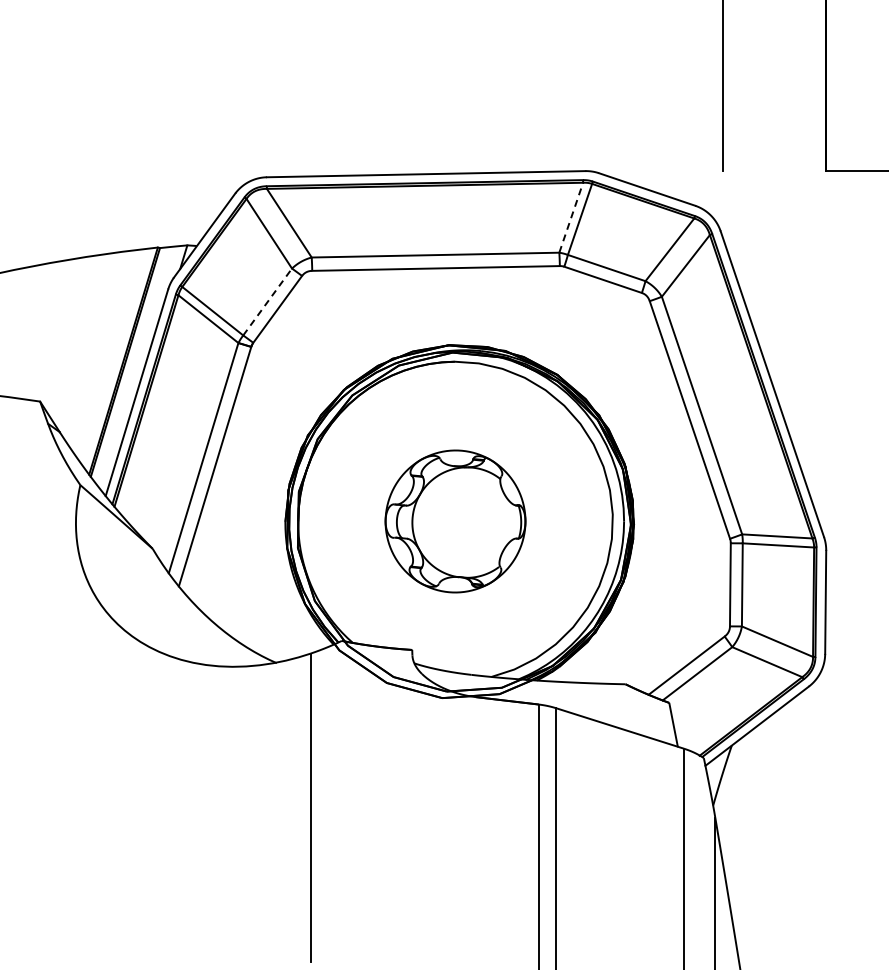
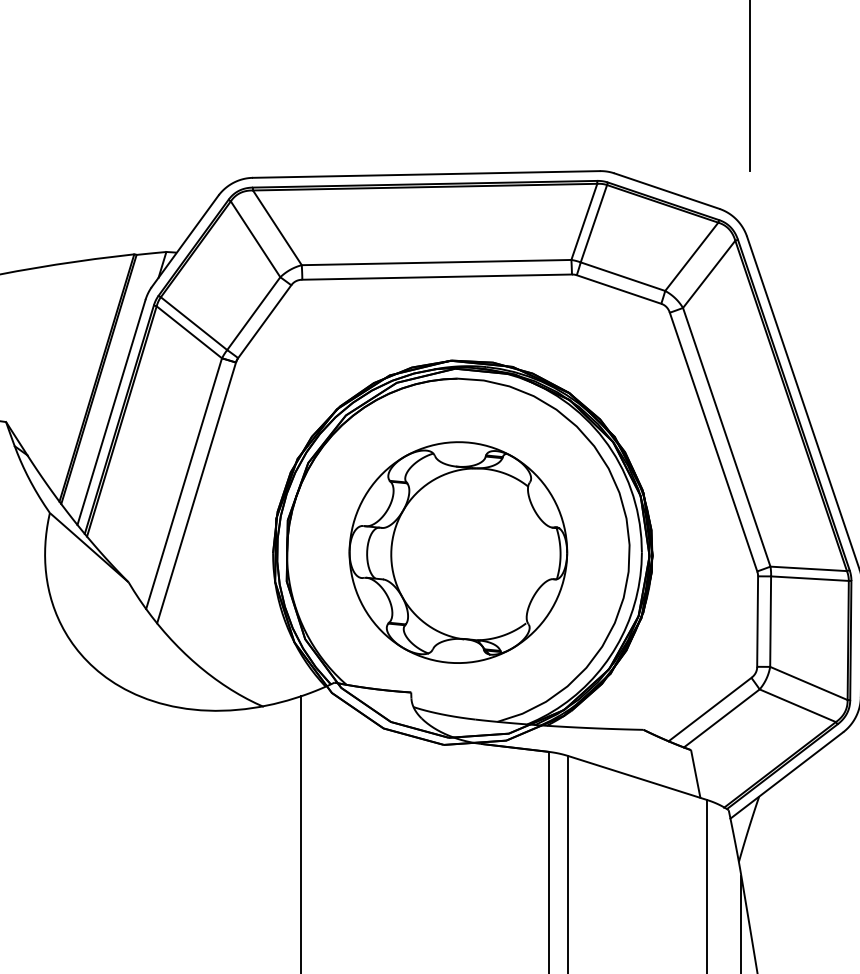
line: (571, 217) -> (584, 221), dashed -> solid
line: (267, 301) -> (253, 313), dashed -> solid
part: (455, 521) -> (458, 552), size x1.43

